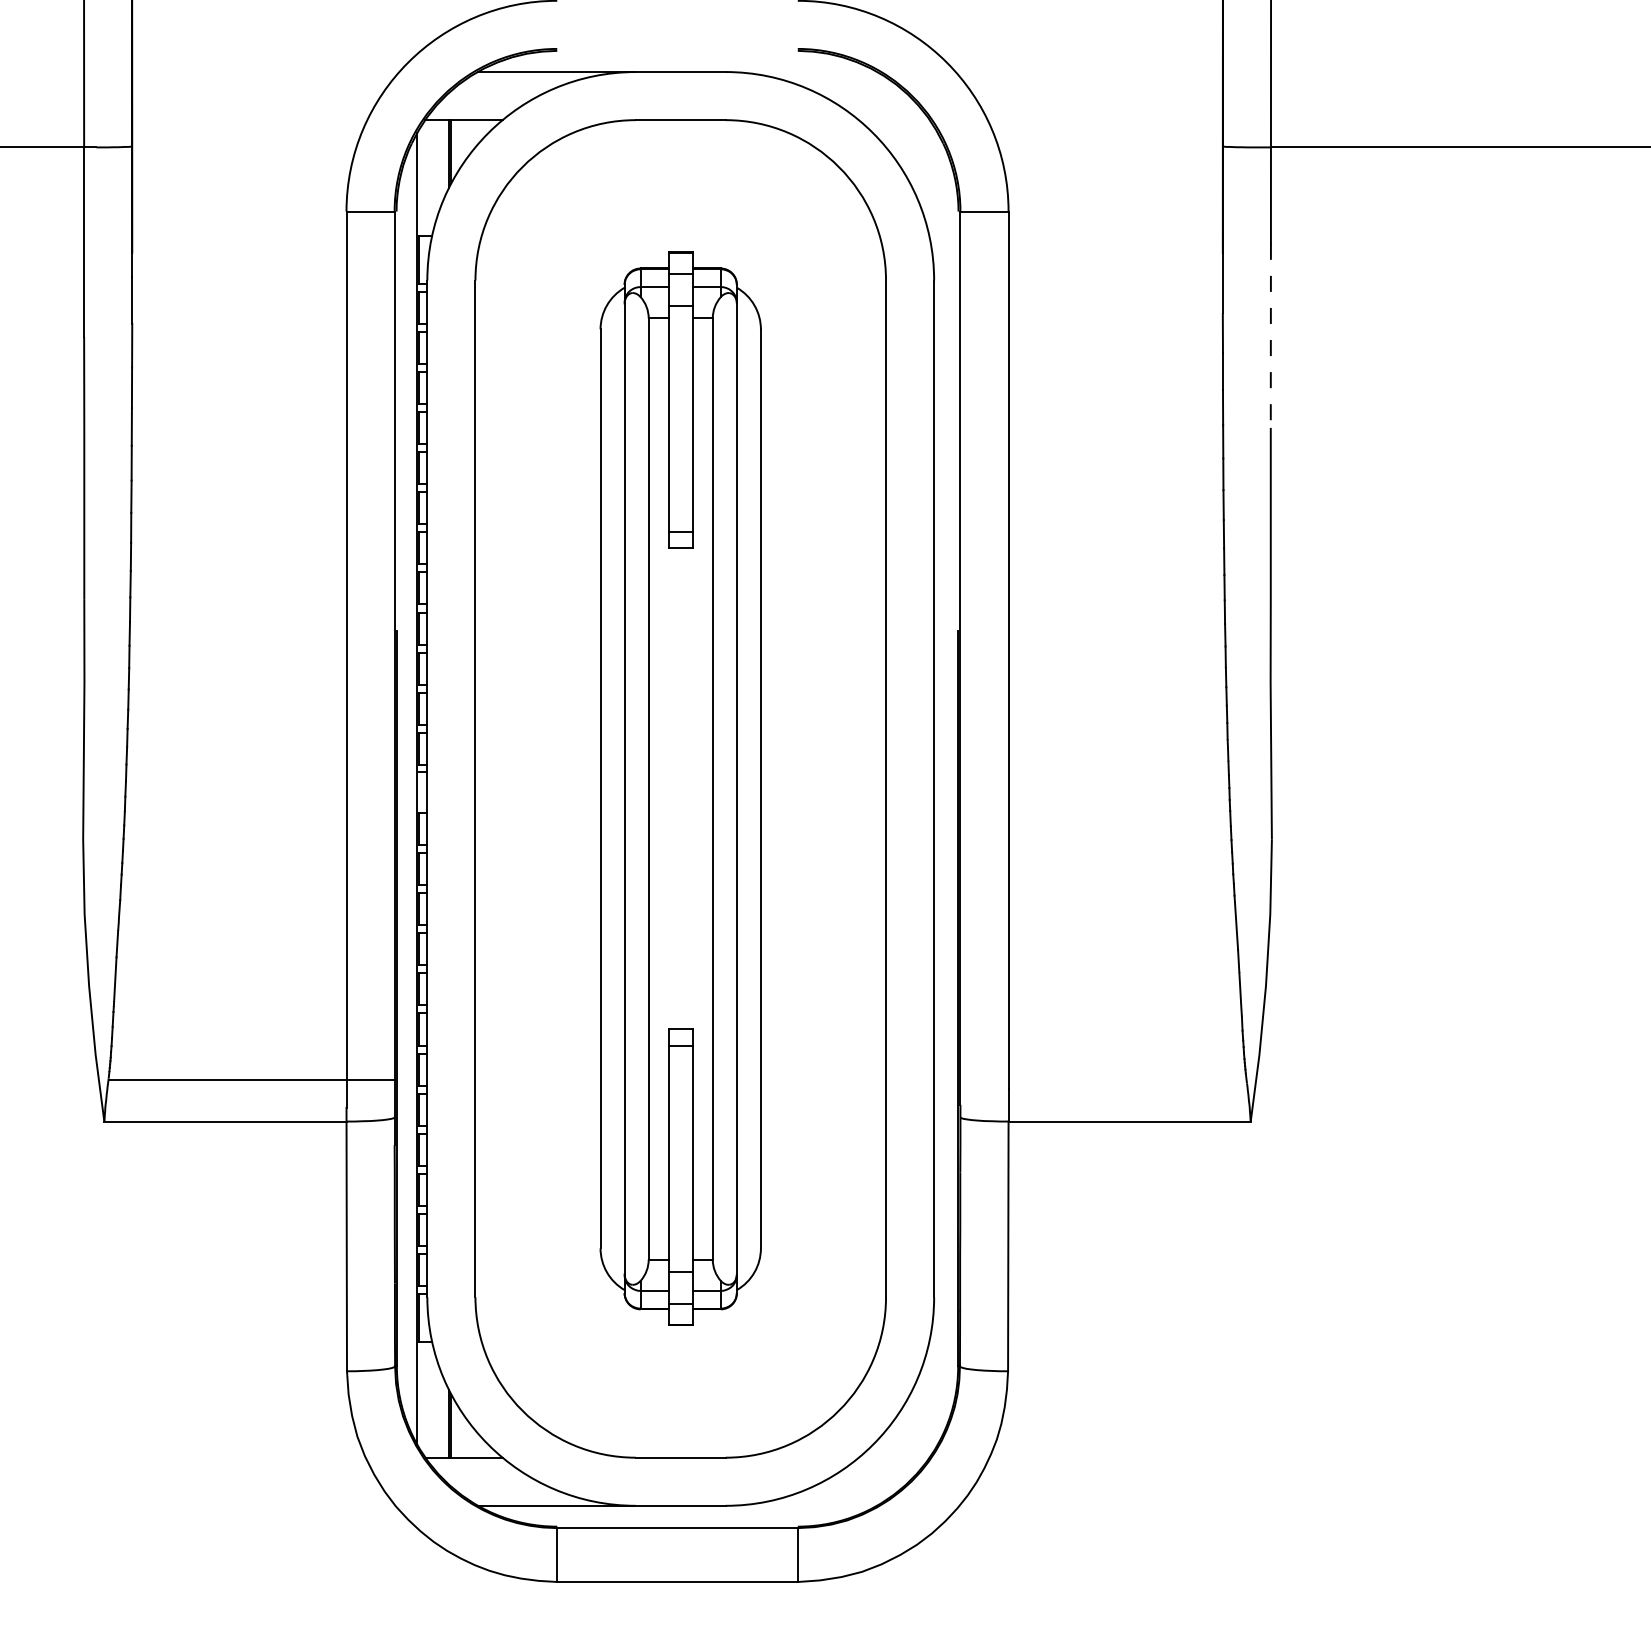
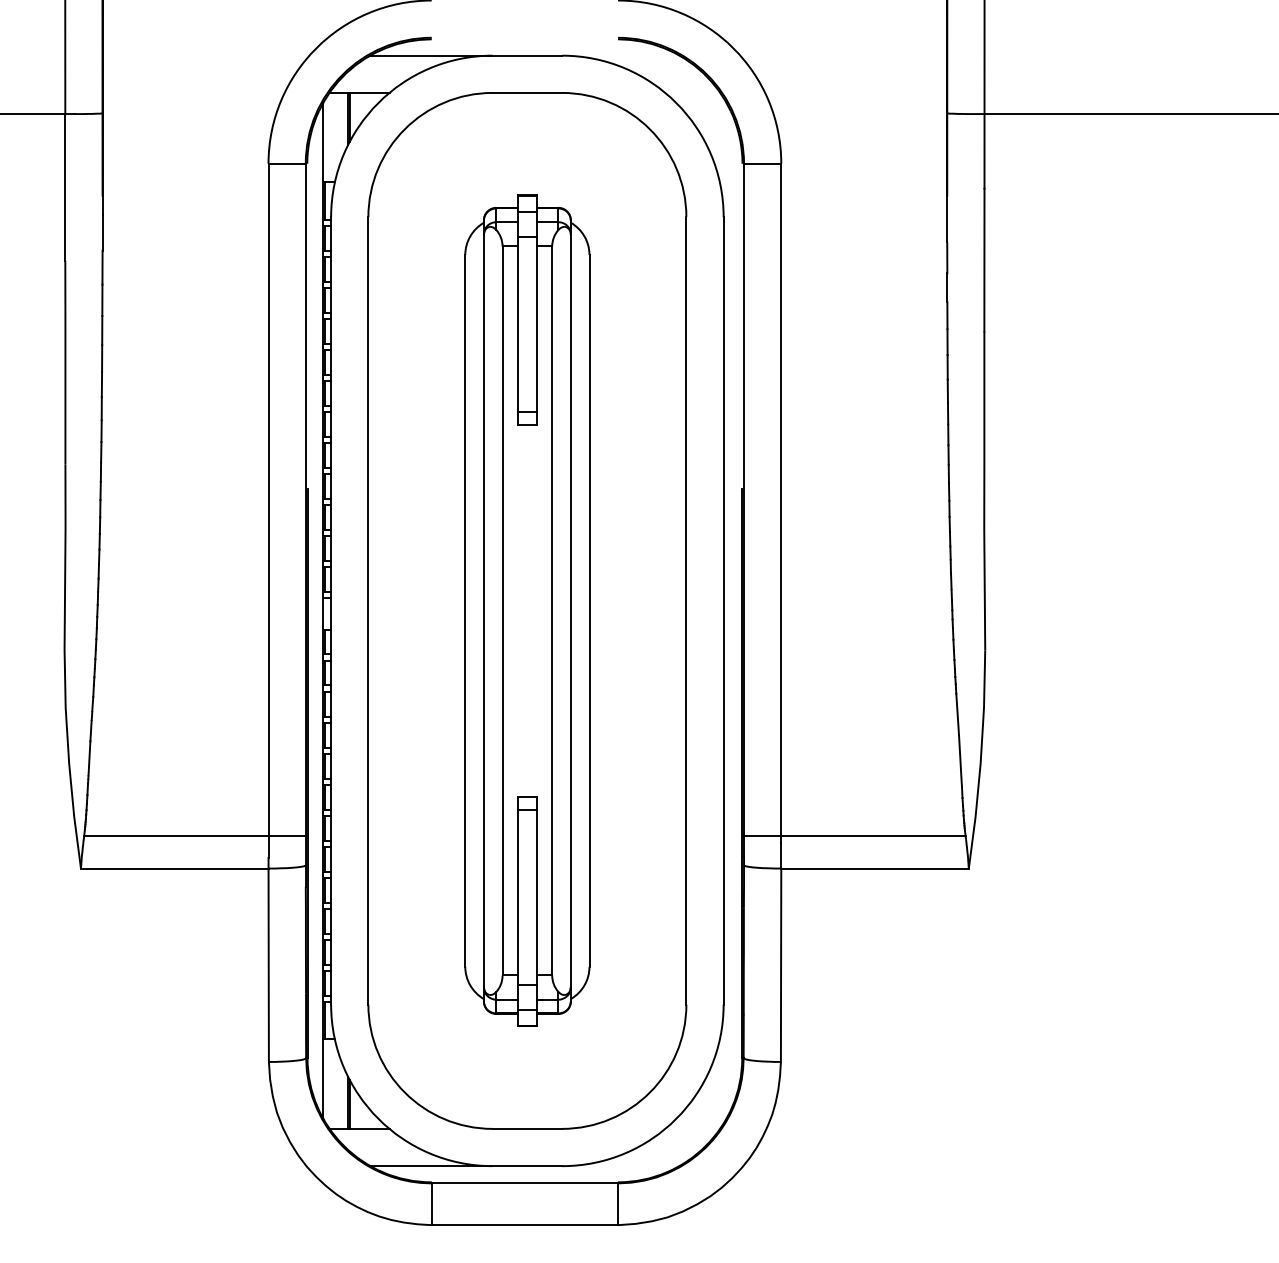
line: (1270, 336) -> (984, 260), dashed -> solid
line: (1103, 1080) -> (854, 836), added

